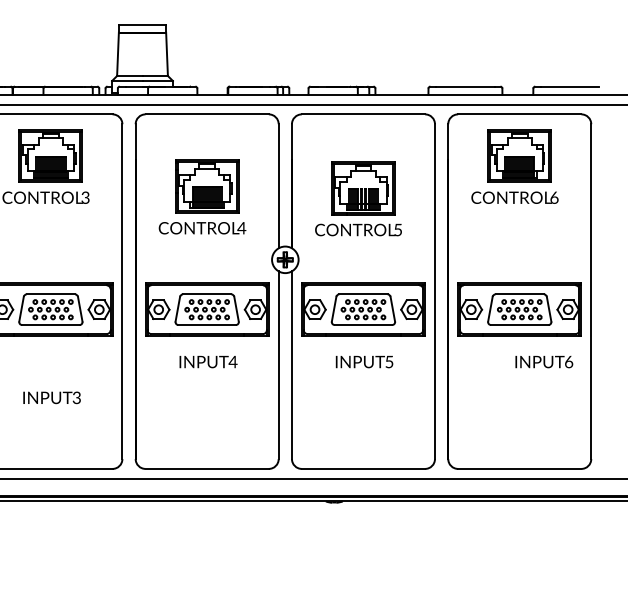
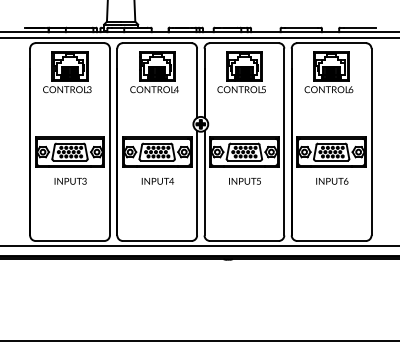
part: (202, 197) -> (154, 72), moved
part: (358, 199) -> (241, 72), moved
text: (544, 362) -> (332, 181), moved
text: (51, 396) -> (70, 180), moved

